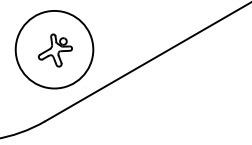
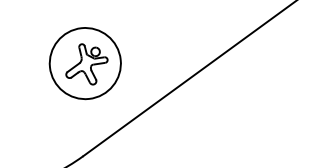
circle: (54, 49) -> (85, 63), size x0.71

